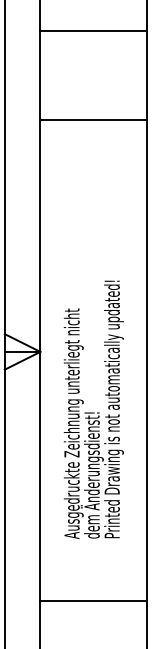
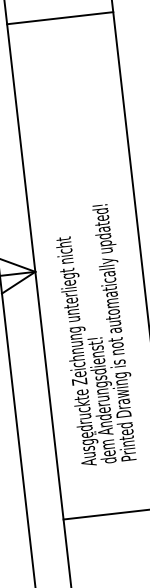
line: (93, 119) -> (59, 18), moved
text: (93, 409) -> (95, 335), moved

